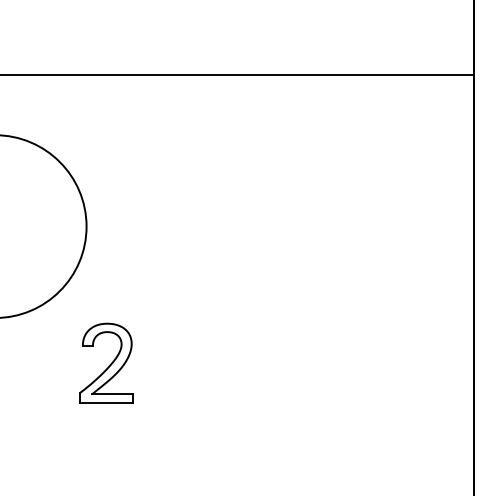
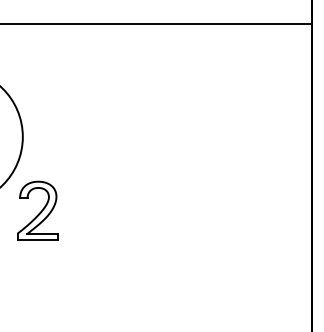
part: (106, 362) -> (37, 210), moved

